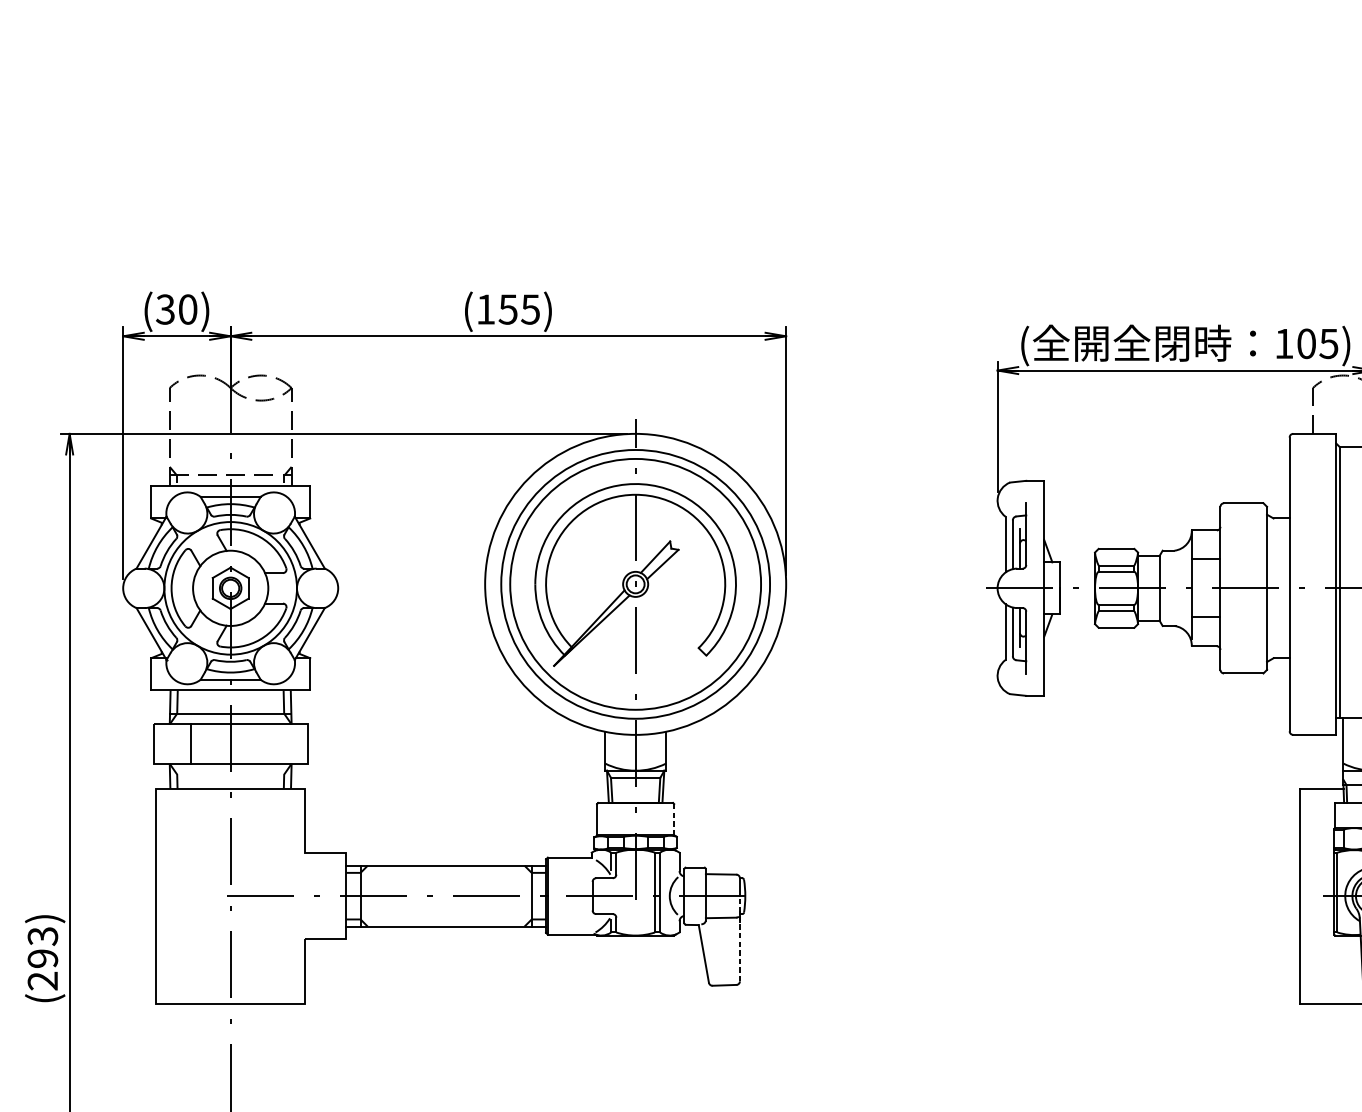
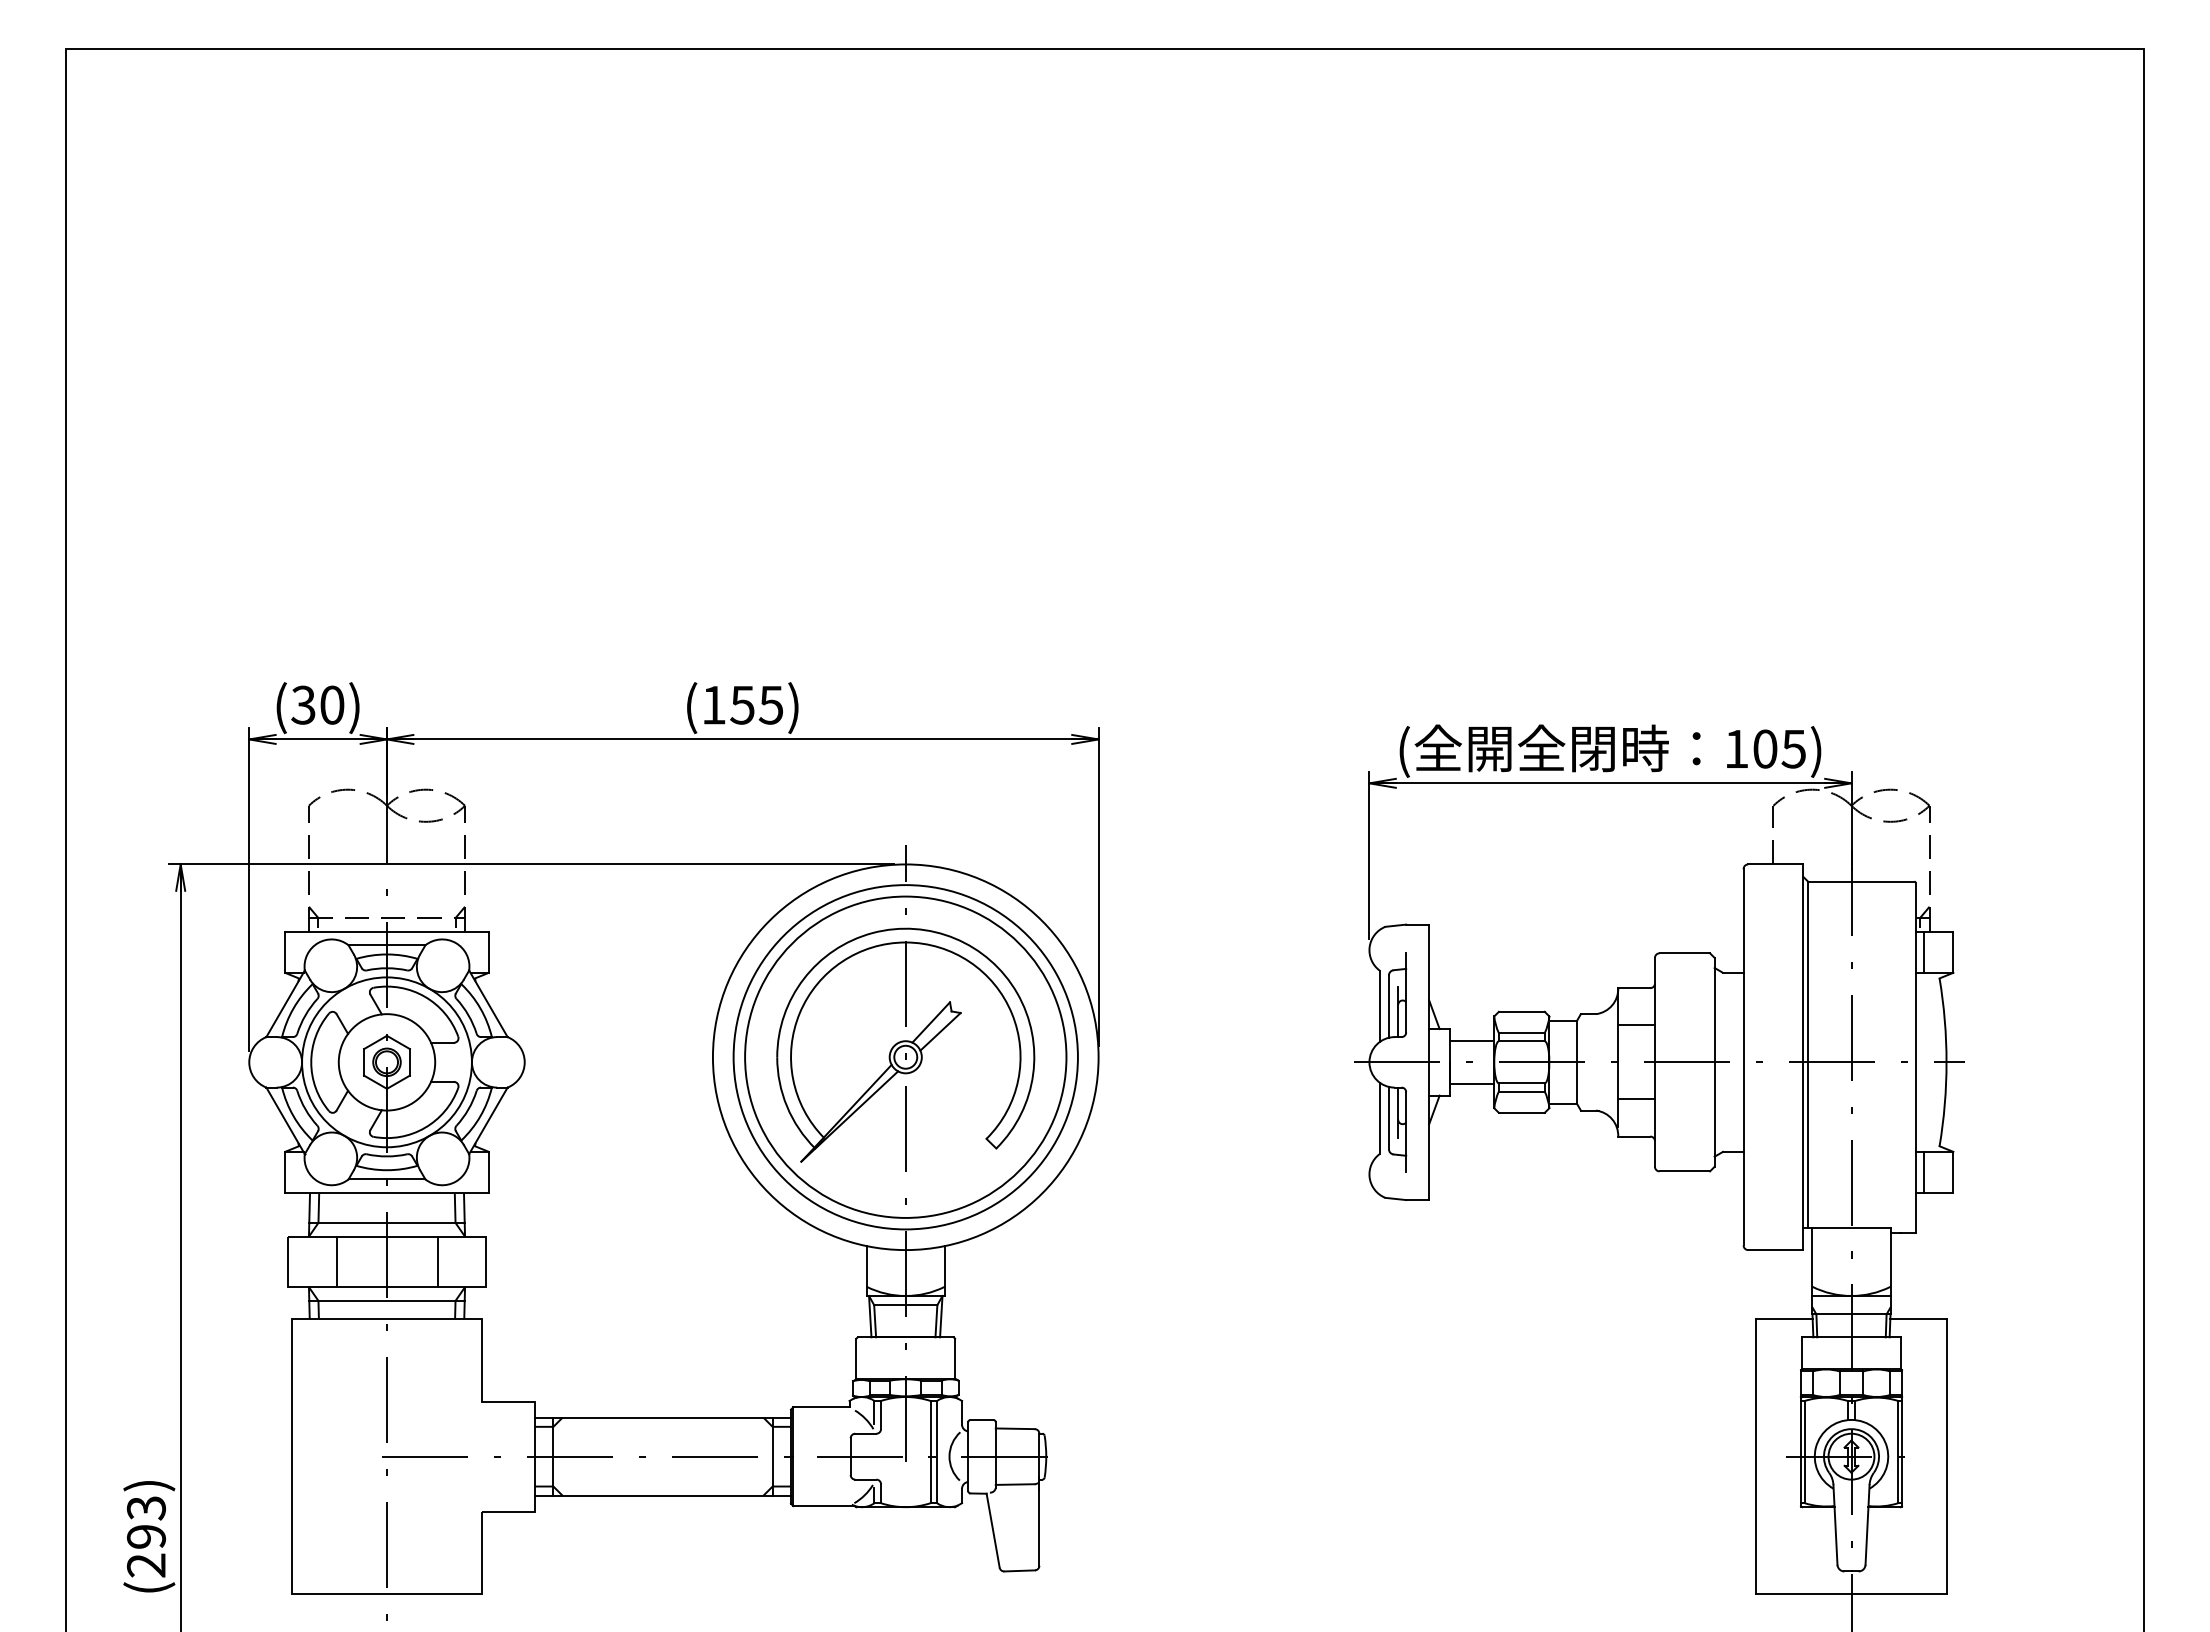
line: (1077, 571) -> (1471, 1040), added
line: (1077, 605) -> (1471, 1084), added
line: (270, 743) -> (437, 1261), added
line: (230, 774) -> (386, 1300), added
line: (674, 819) -> (955, 1358), dashed -> solid
line: (740, 938) -> (1039, 1511), dashed -> solid

